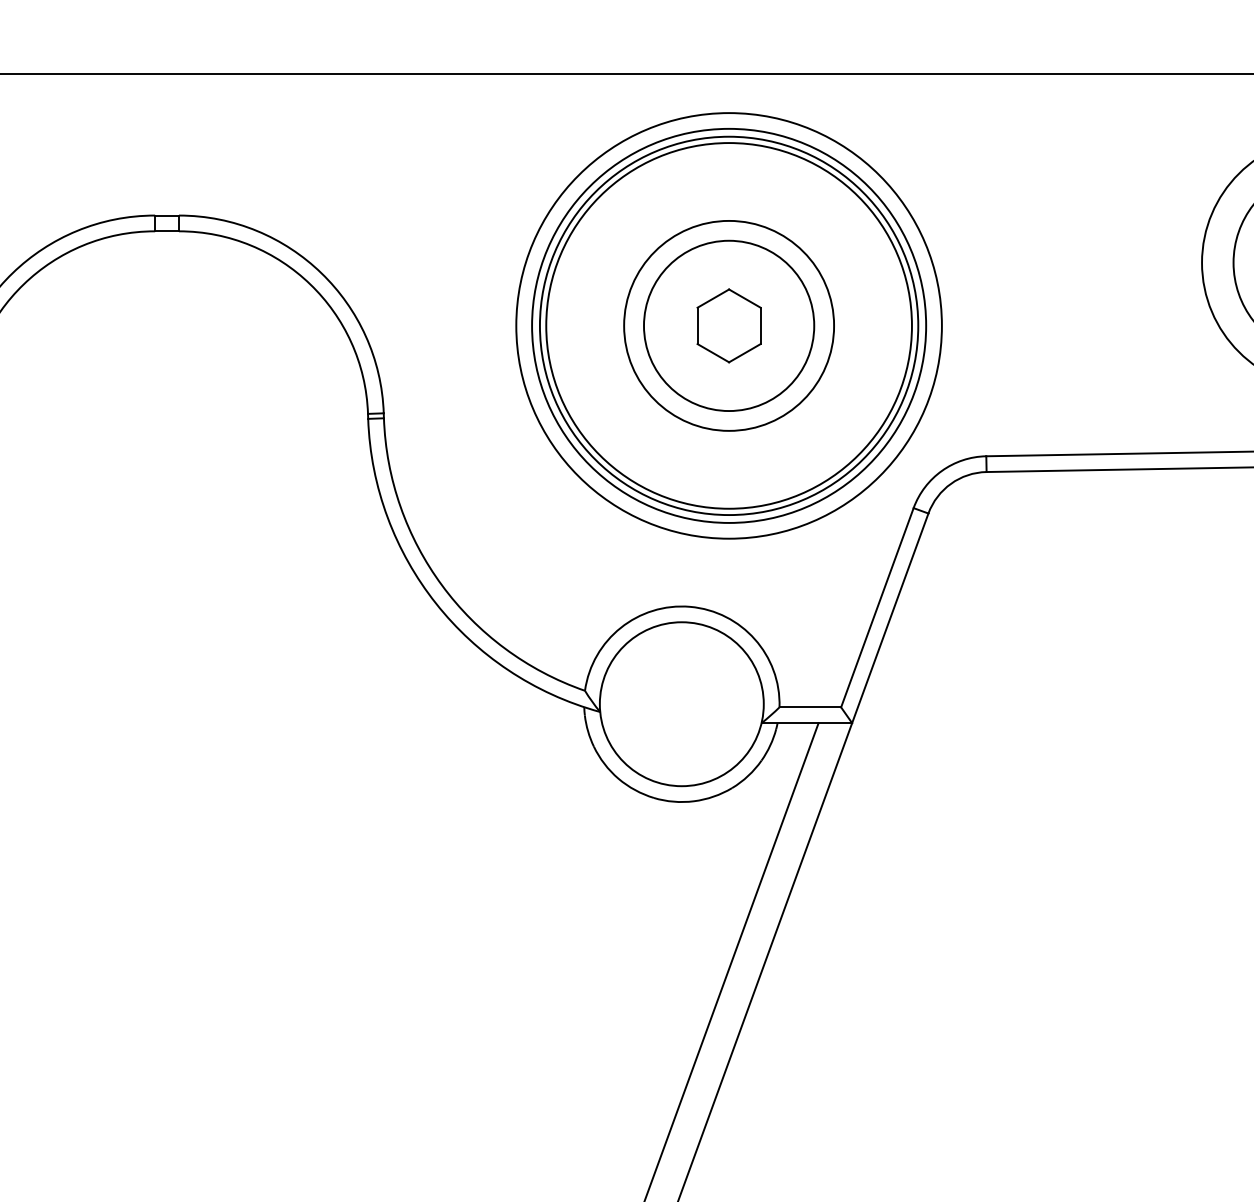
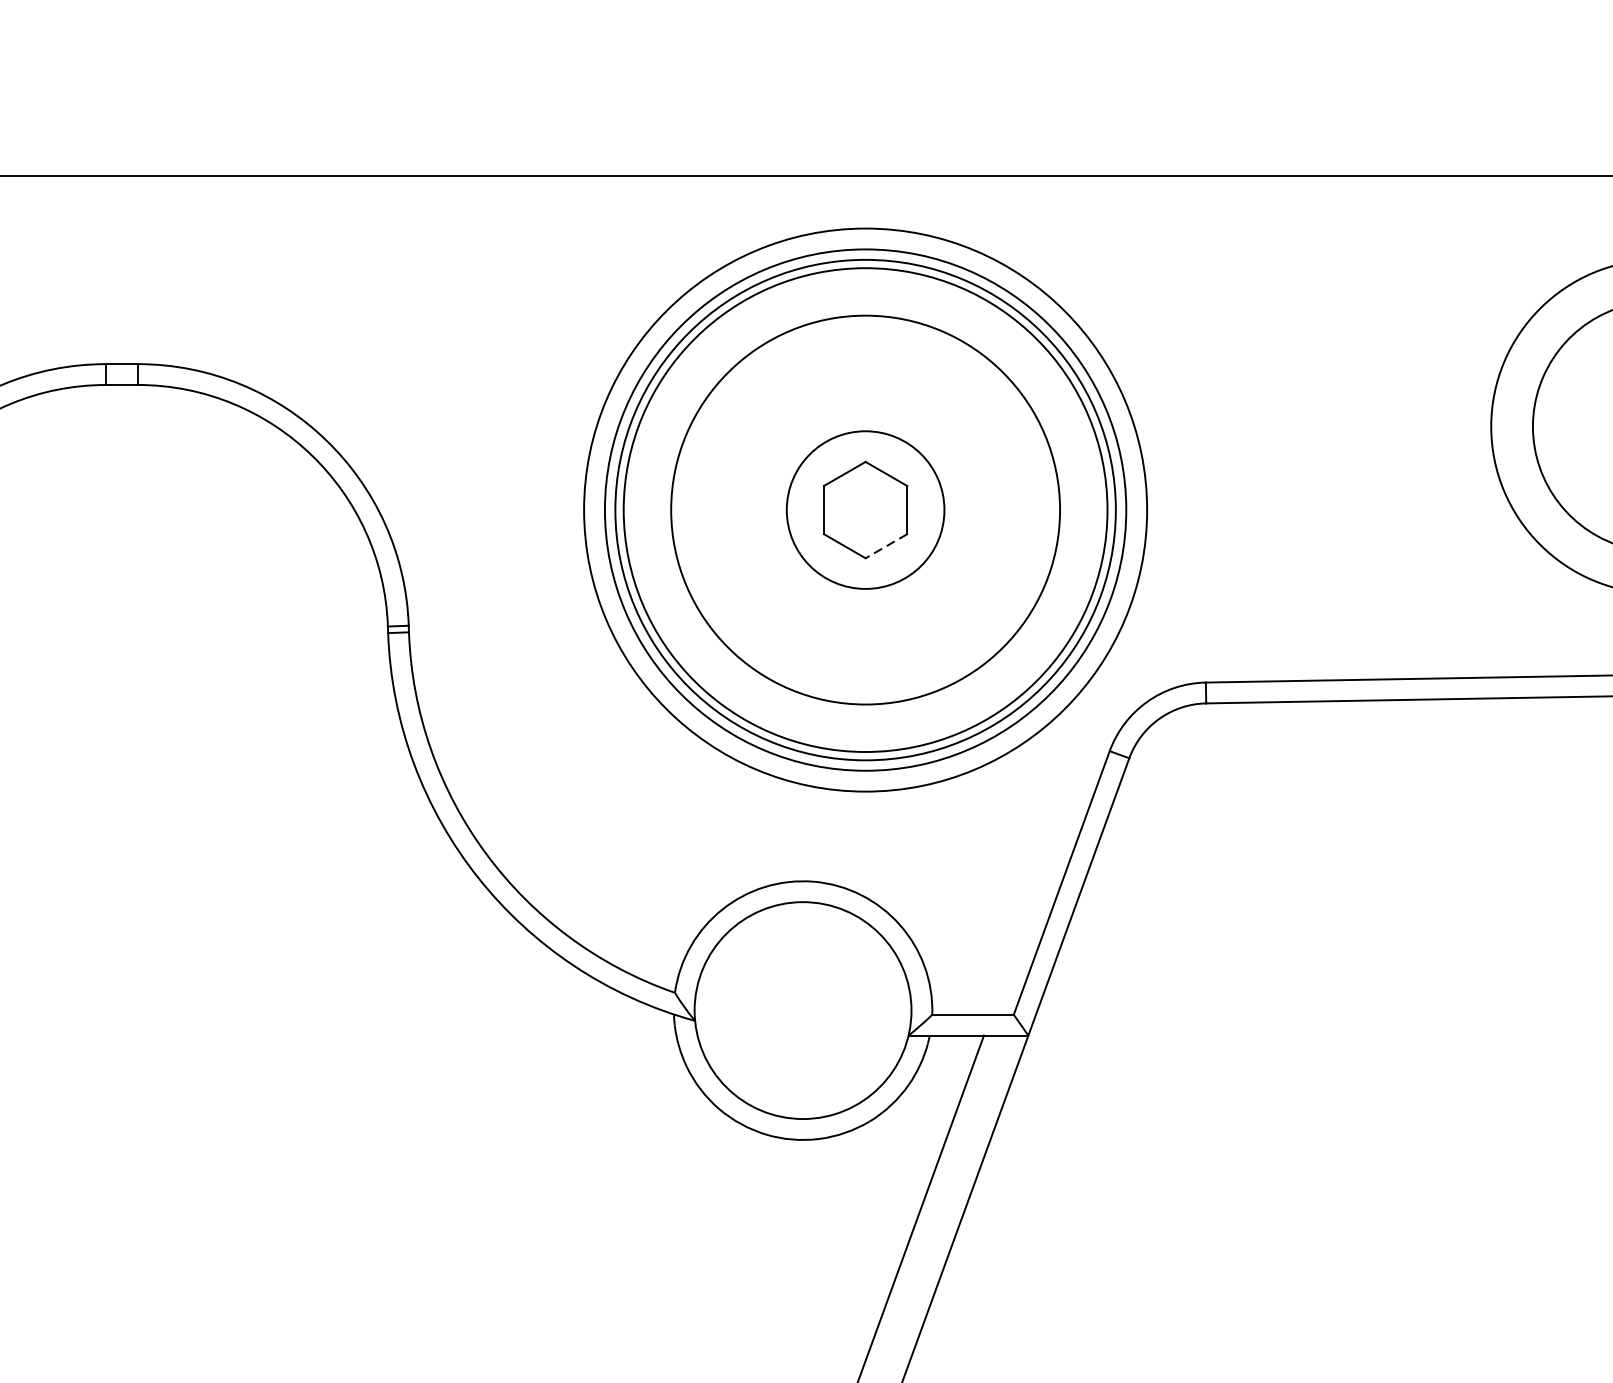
circle: (729, 325) -> (866, 509), size x0.7
circle: (729, 325) -> (866, 509), size x1.4
line: (744, 353) -> (885, 546), solid -> dashed

